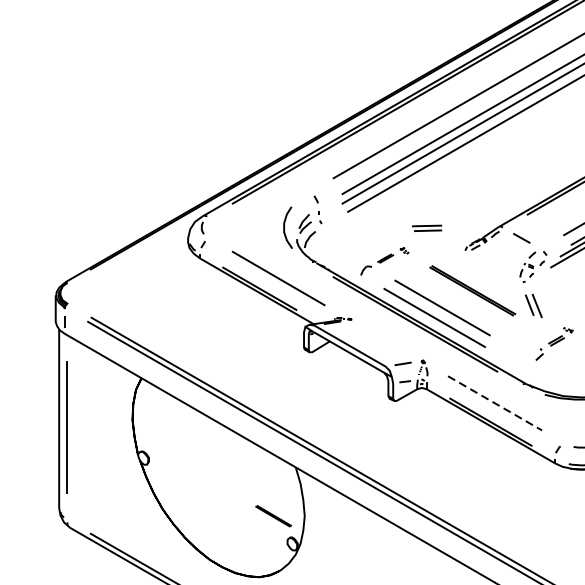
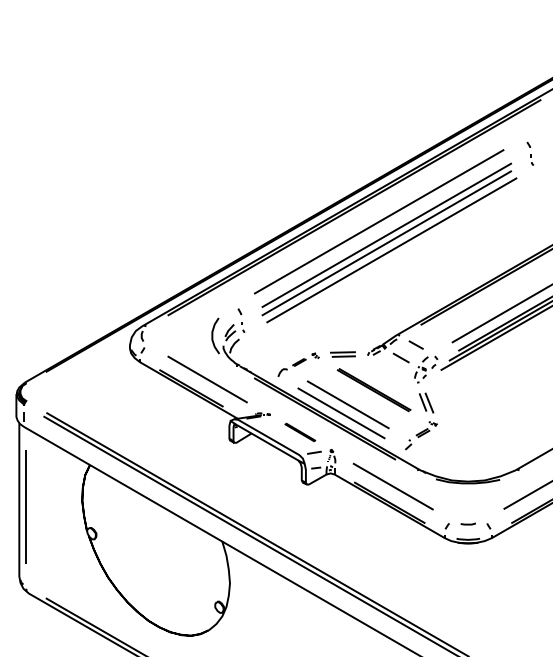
part: (426, 228) -> (342, 354), moved
line: (503, 252) -> (400, 357), added
part: (554, 343) -> (421, 435), moved
line: (495, 403) -> (393, 486), dashed -> solid
line: (273, 516) -> (300, 432), moved

